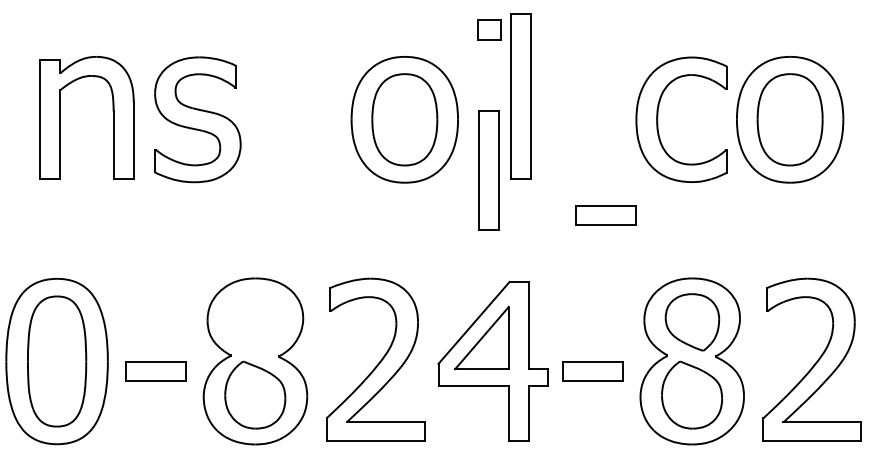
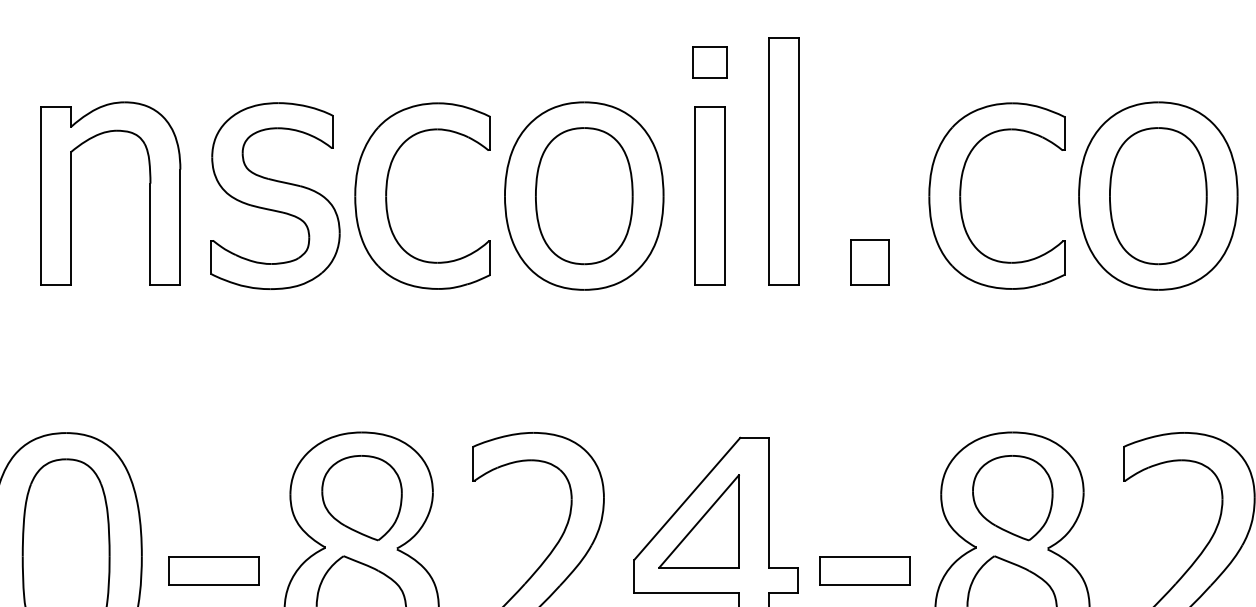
part: (520, 96) -> (783, 161), moved
part: (272, 119) -> (387, 195), added
part: (596, 163) -> (869, 261), added
part: (488, 170) -> (708, 195), moved
part: (605, 215) -> (883, 338), removed
part: (255, 322) -> (361, 498), added

